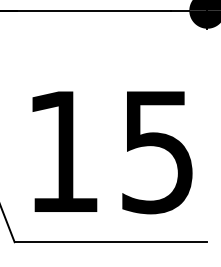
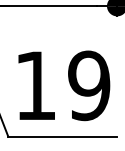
text: (158, 151) -> (89, 85), 15 -> 19

